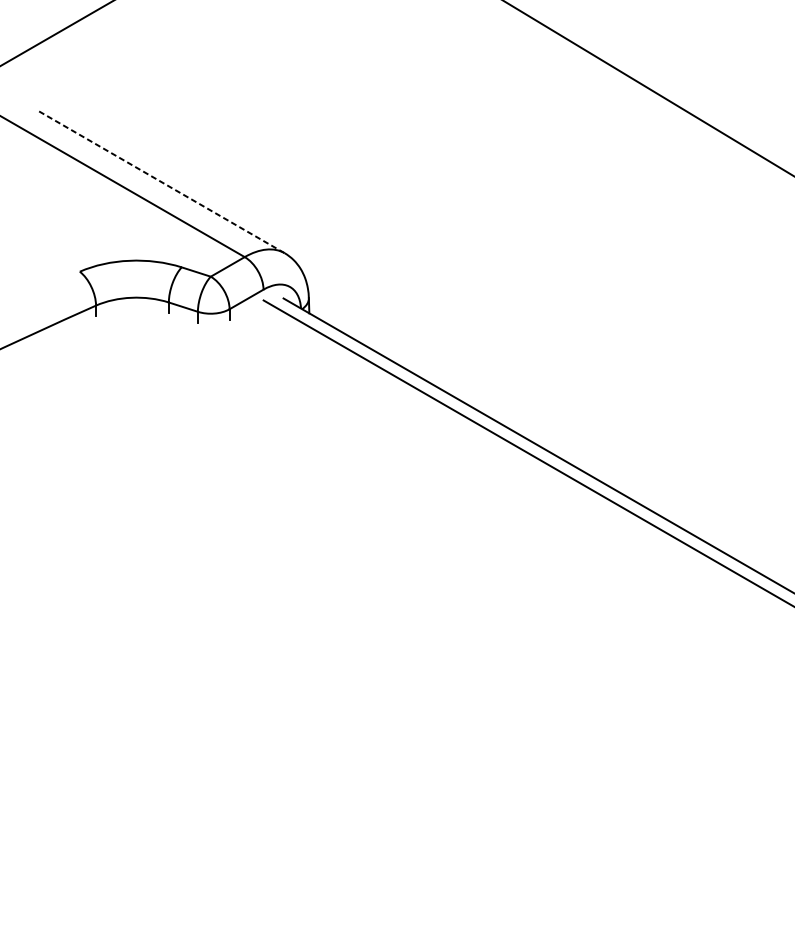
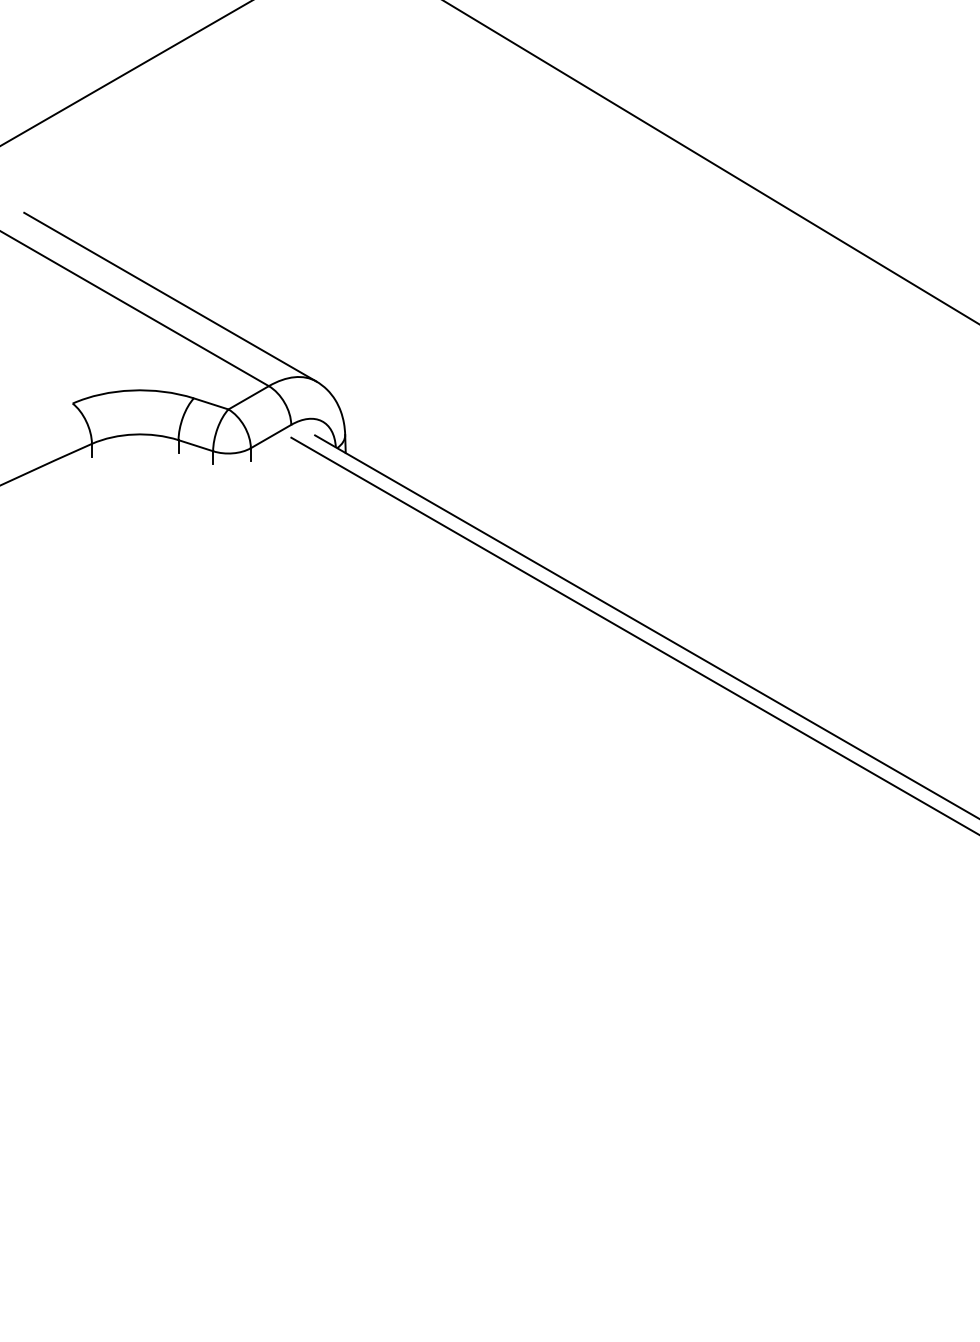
line: (162, 182) -> (170, 297), dashed -> solid

